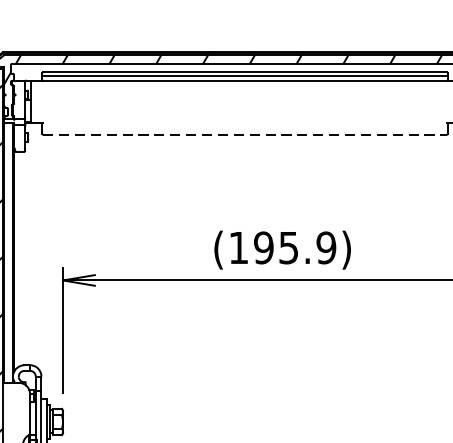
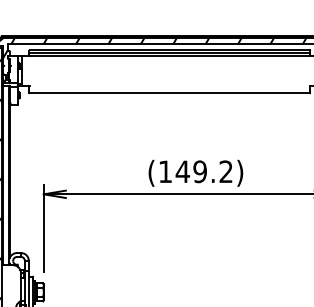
line: (244, 134) -> (169, 93), dashed -> solid
text: (293, 247) -> (203, 171), (195.9) -> (149.2)

